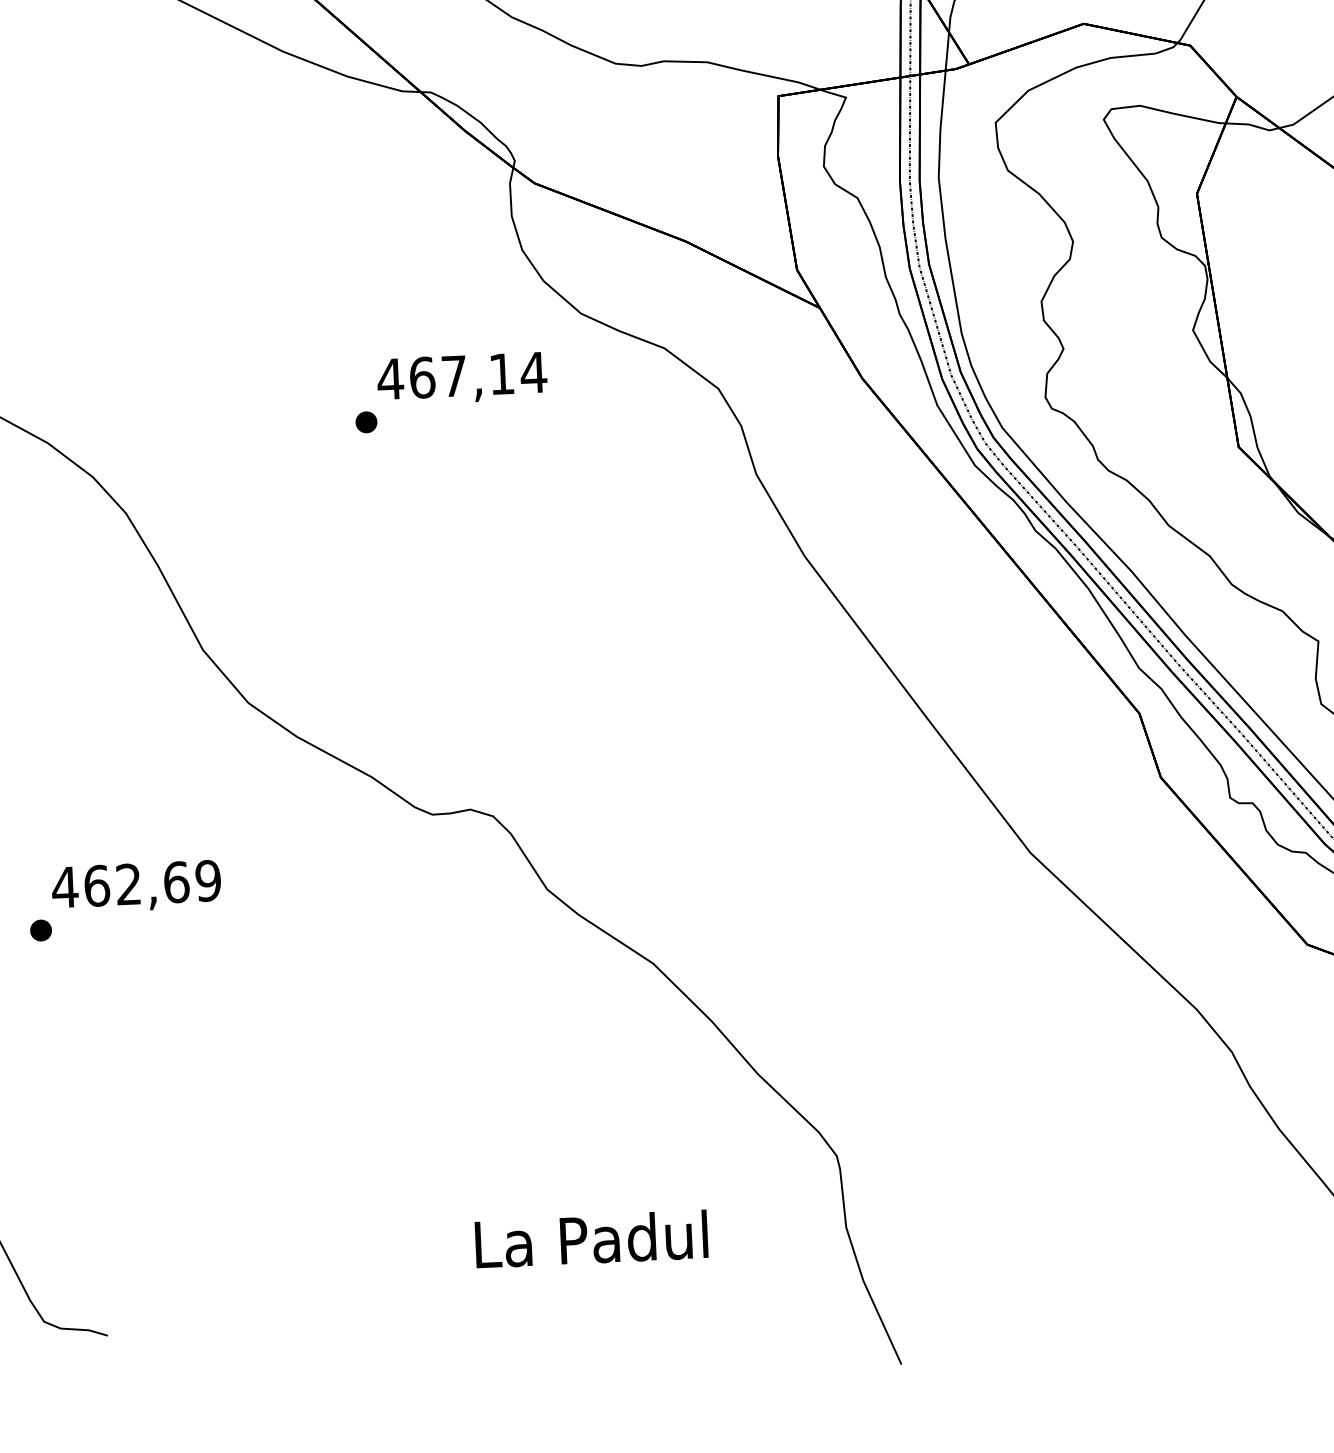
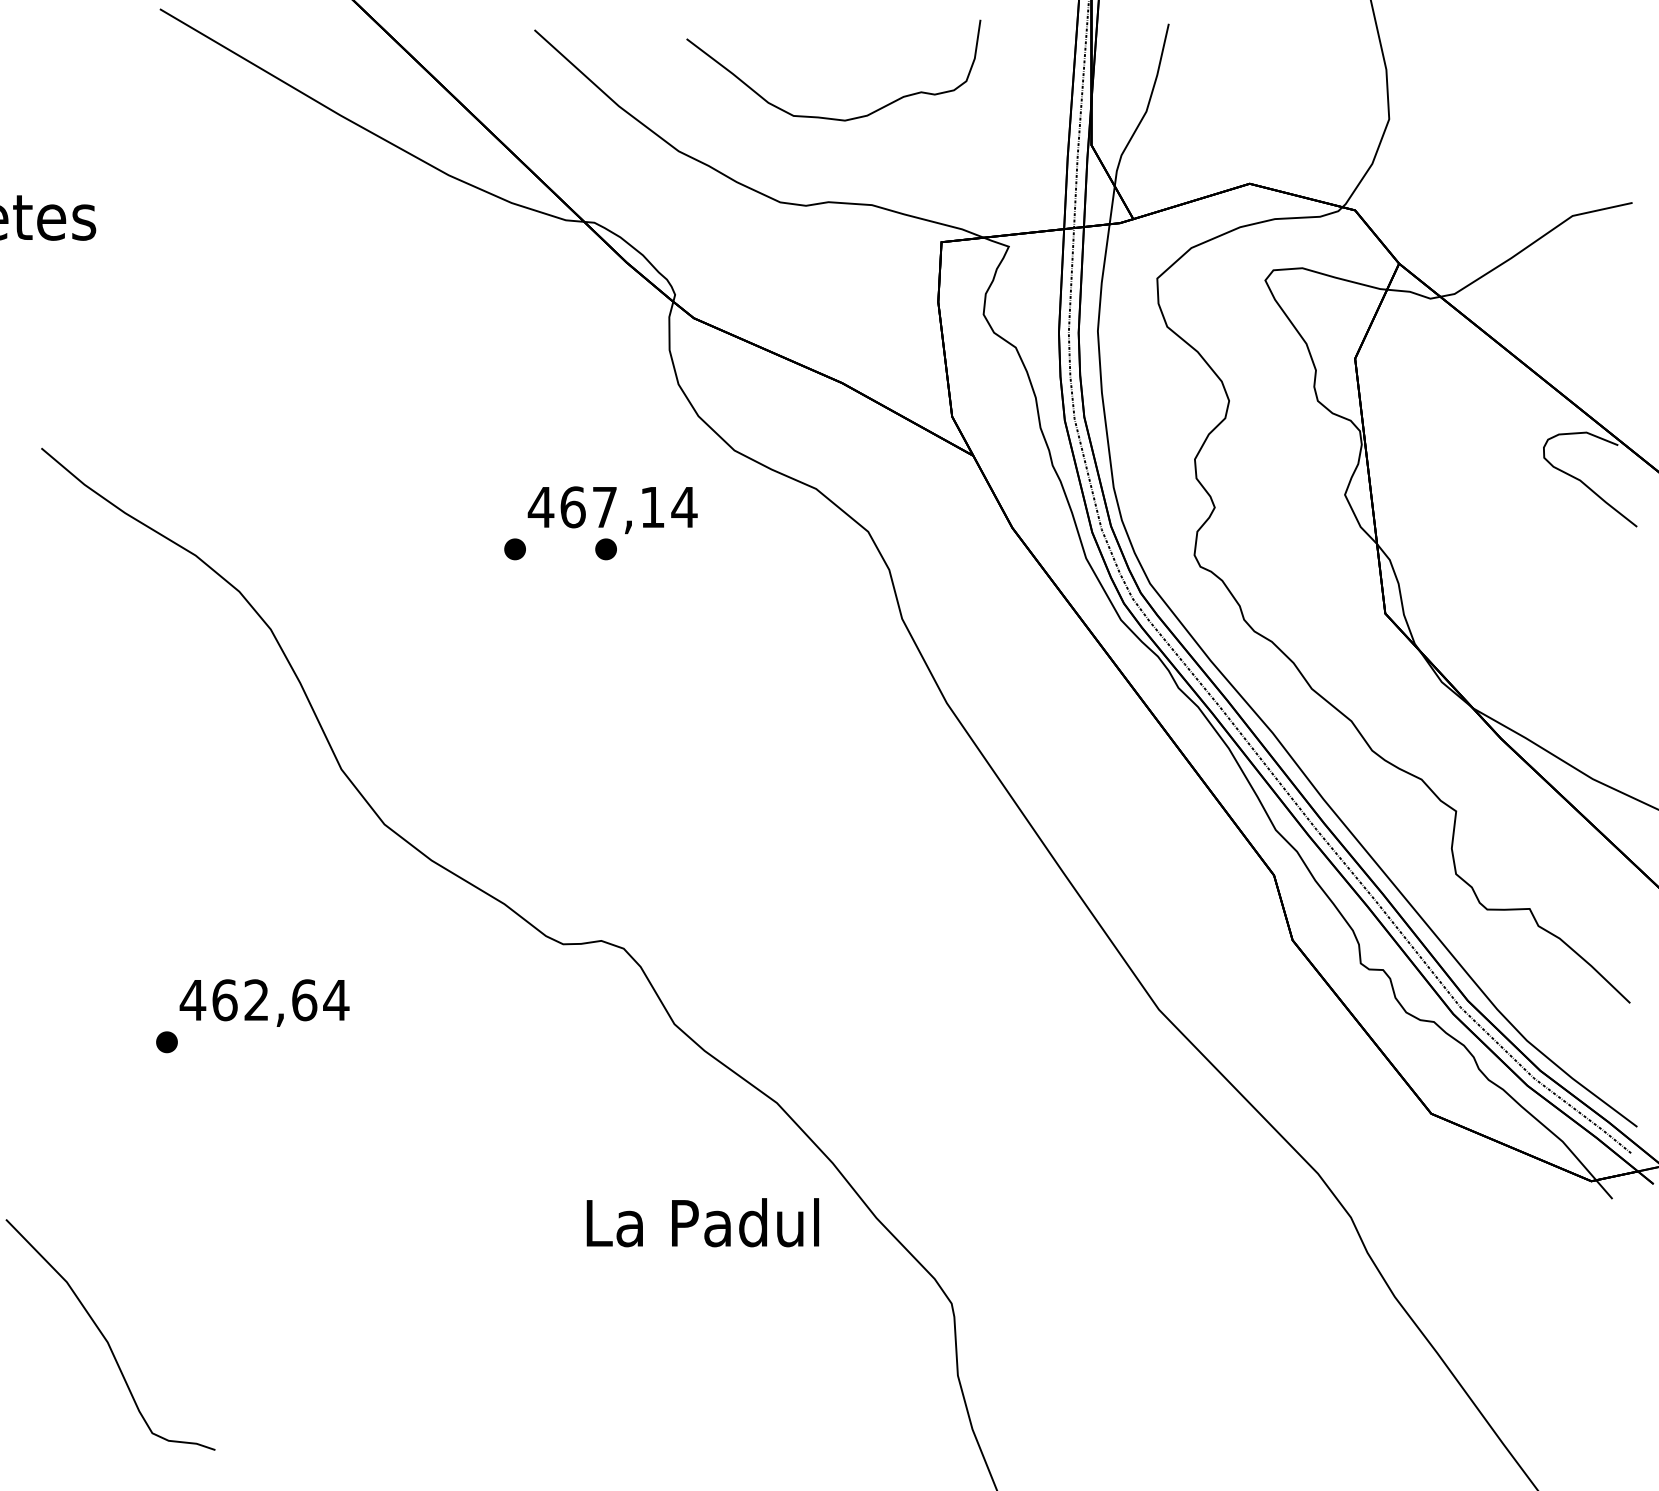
part: (456, 418) -> (605, 549), added
text: (208, 881) -> (336, 1000), 462,69 -> 462,64
text: (591, 1239) -> (702, 1222), moved

